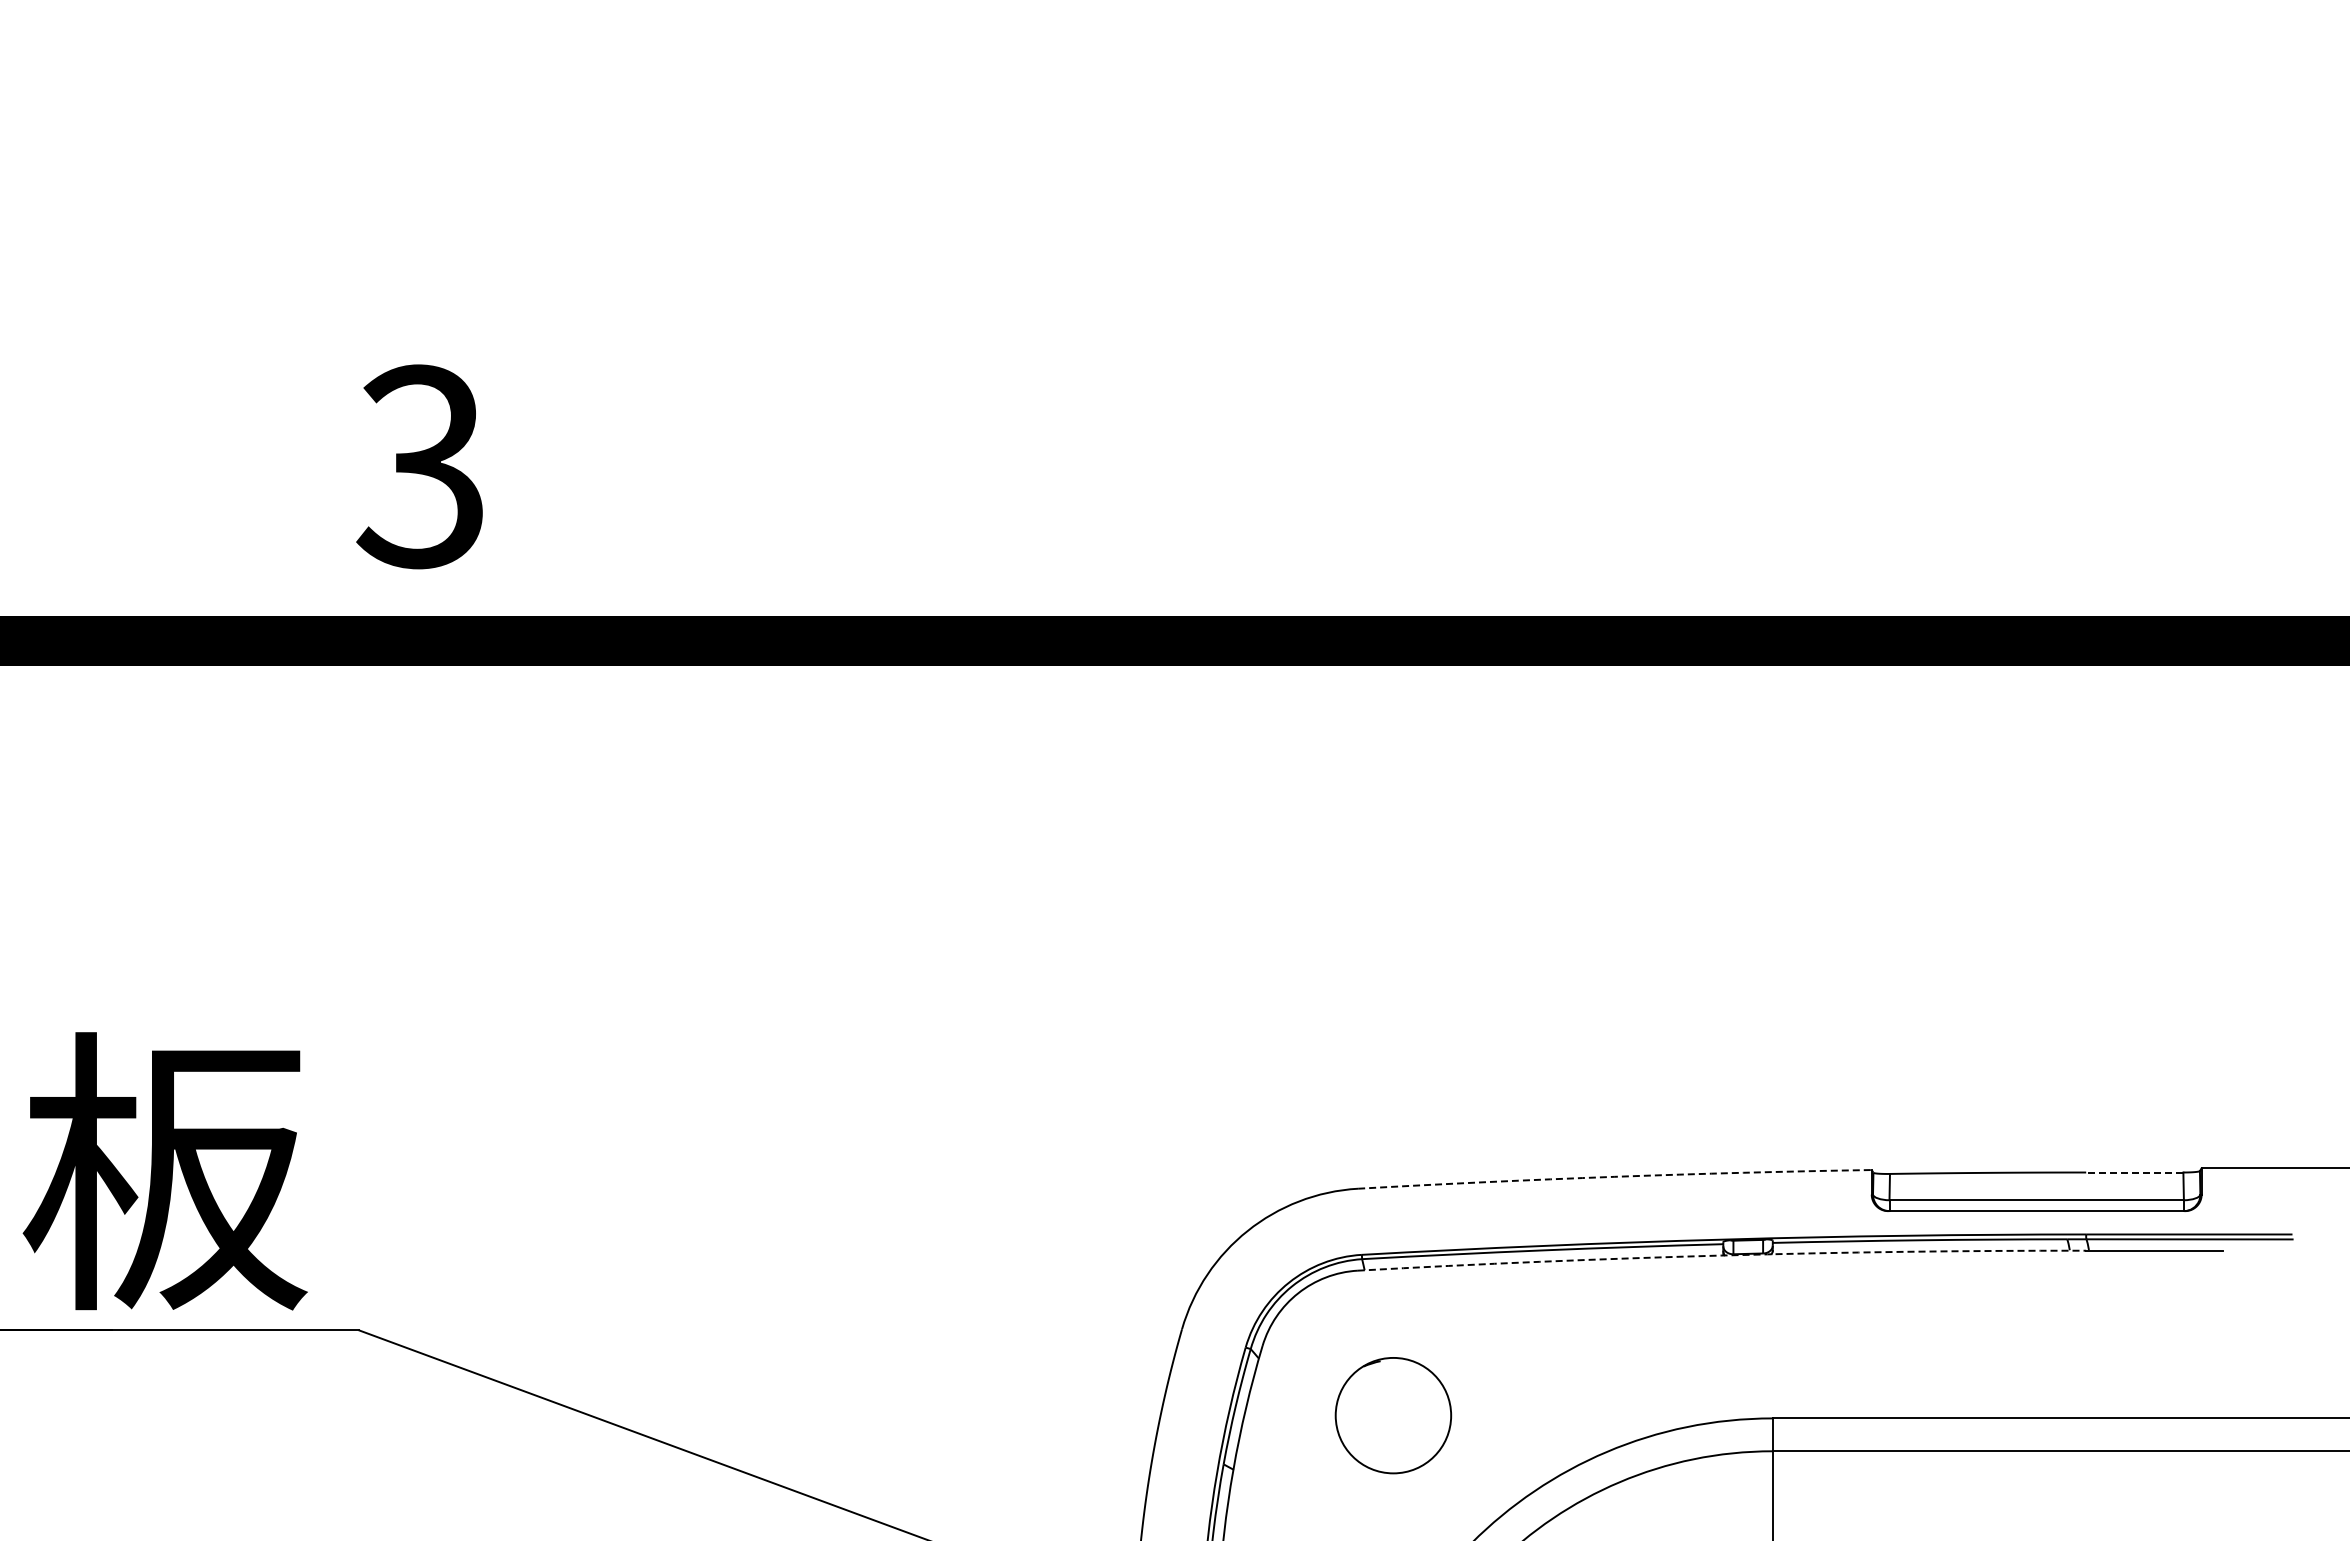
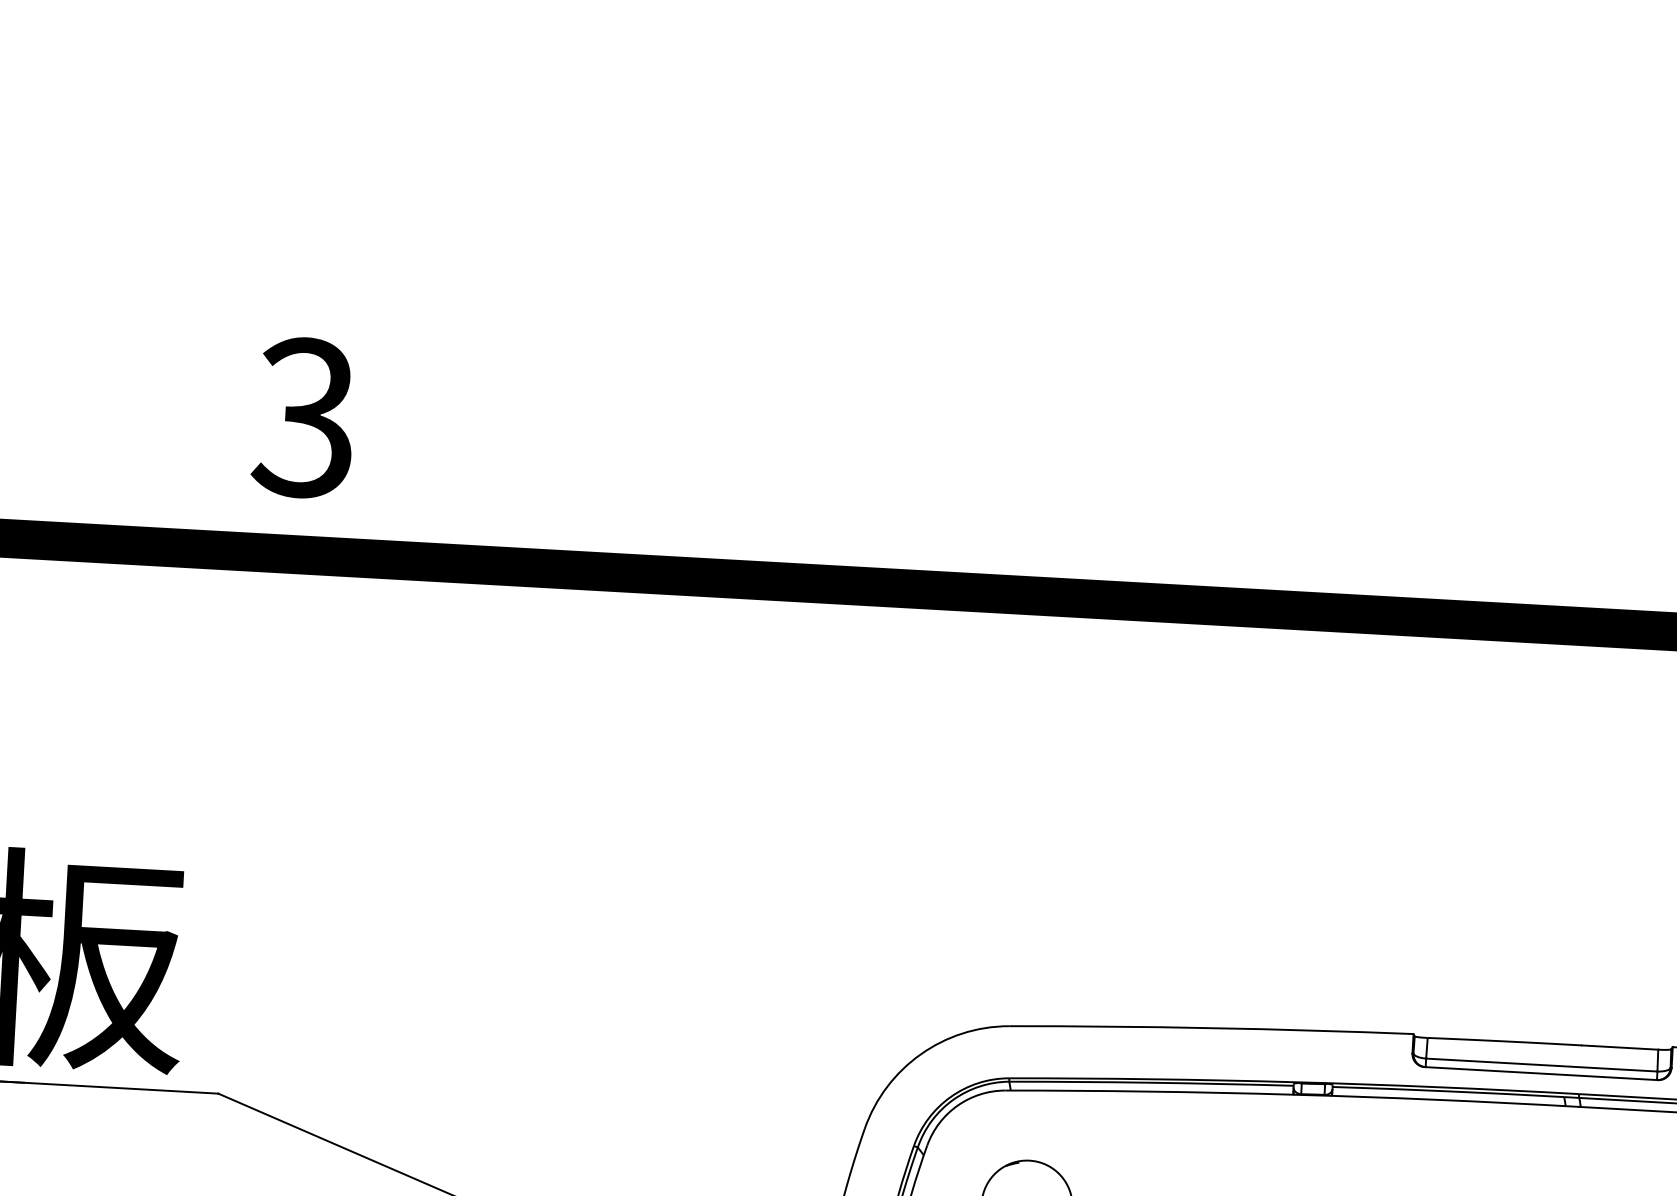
line: (2134, 1172) -> (1619, 1047), dashed -> solid
arc: (1614, 1176) -> (1211, 1027), dashed -> solid
arc: (1721, 1255) -> (1291, 1094), dashed -> solid

